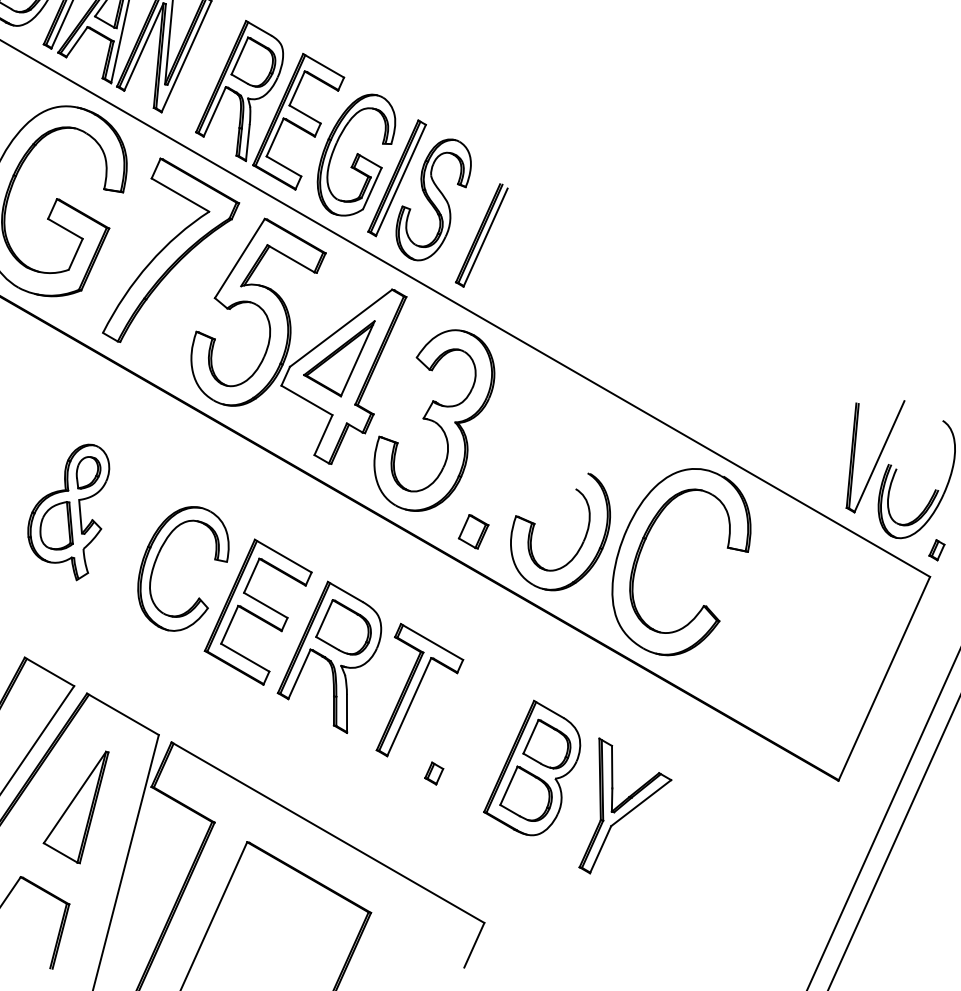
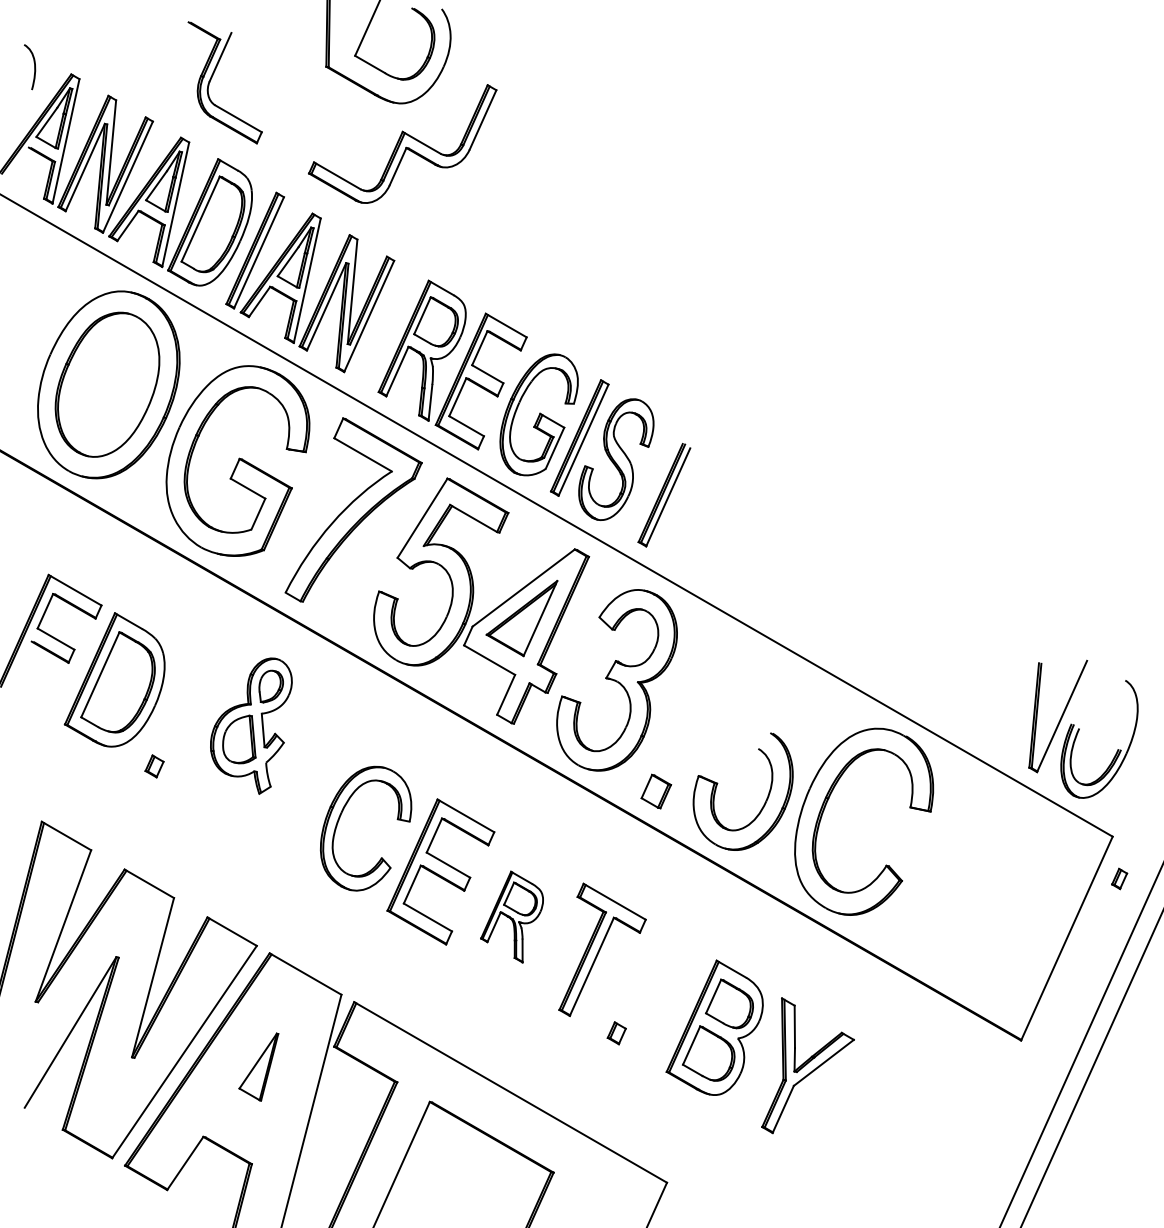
part: (68, 511) -> (251, 725), moved
part: (936, 549) -> (1119, 878), moved
part: (328, 656) -> (511, 916), size x0.6
part: (75, 806) -> (258, 1066), size x0.6

